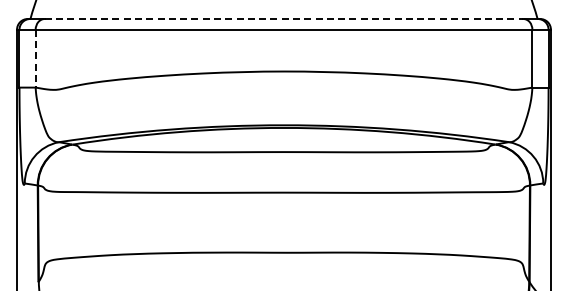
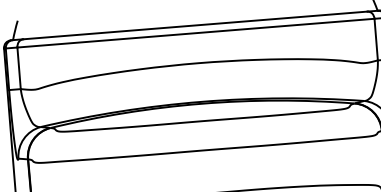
line: (284, 19) -> (195, 25), dashed -> solid
line: (35, 58) -> (18, 68), dashed -> solid

